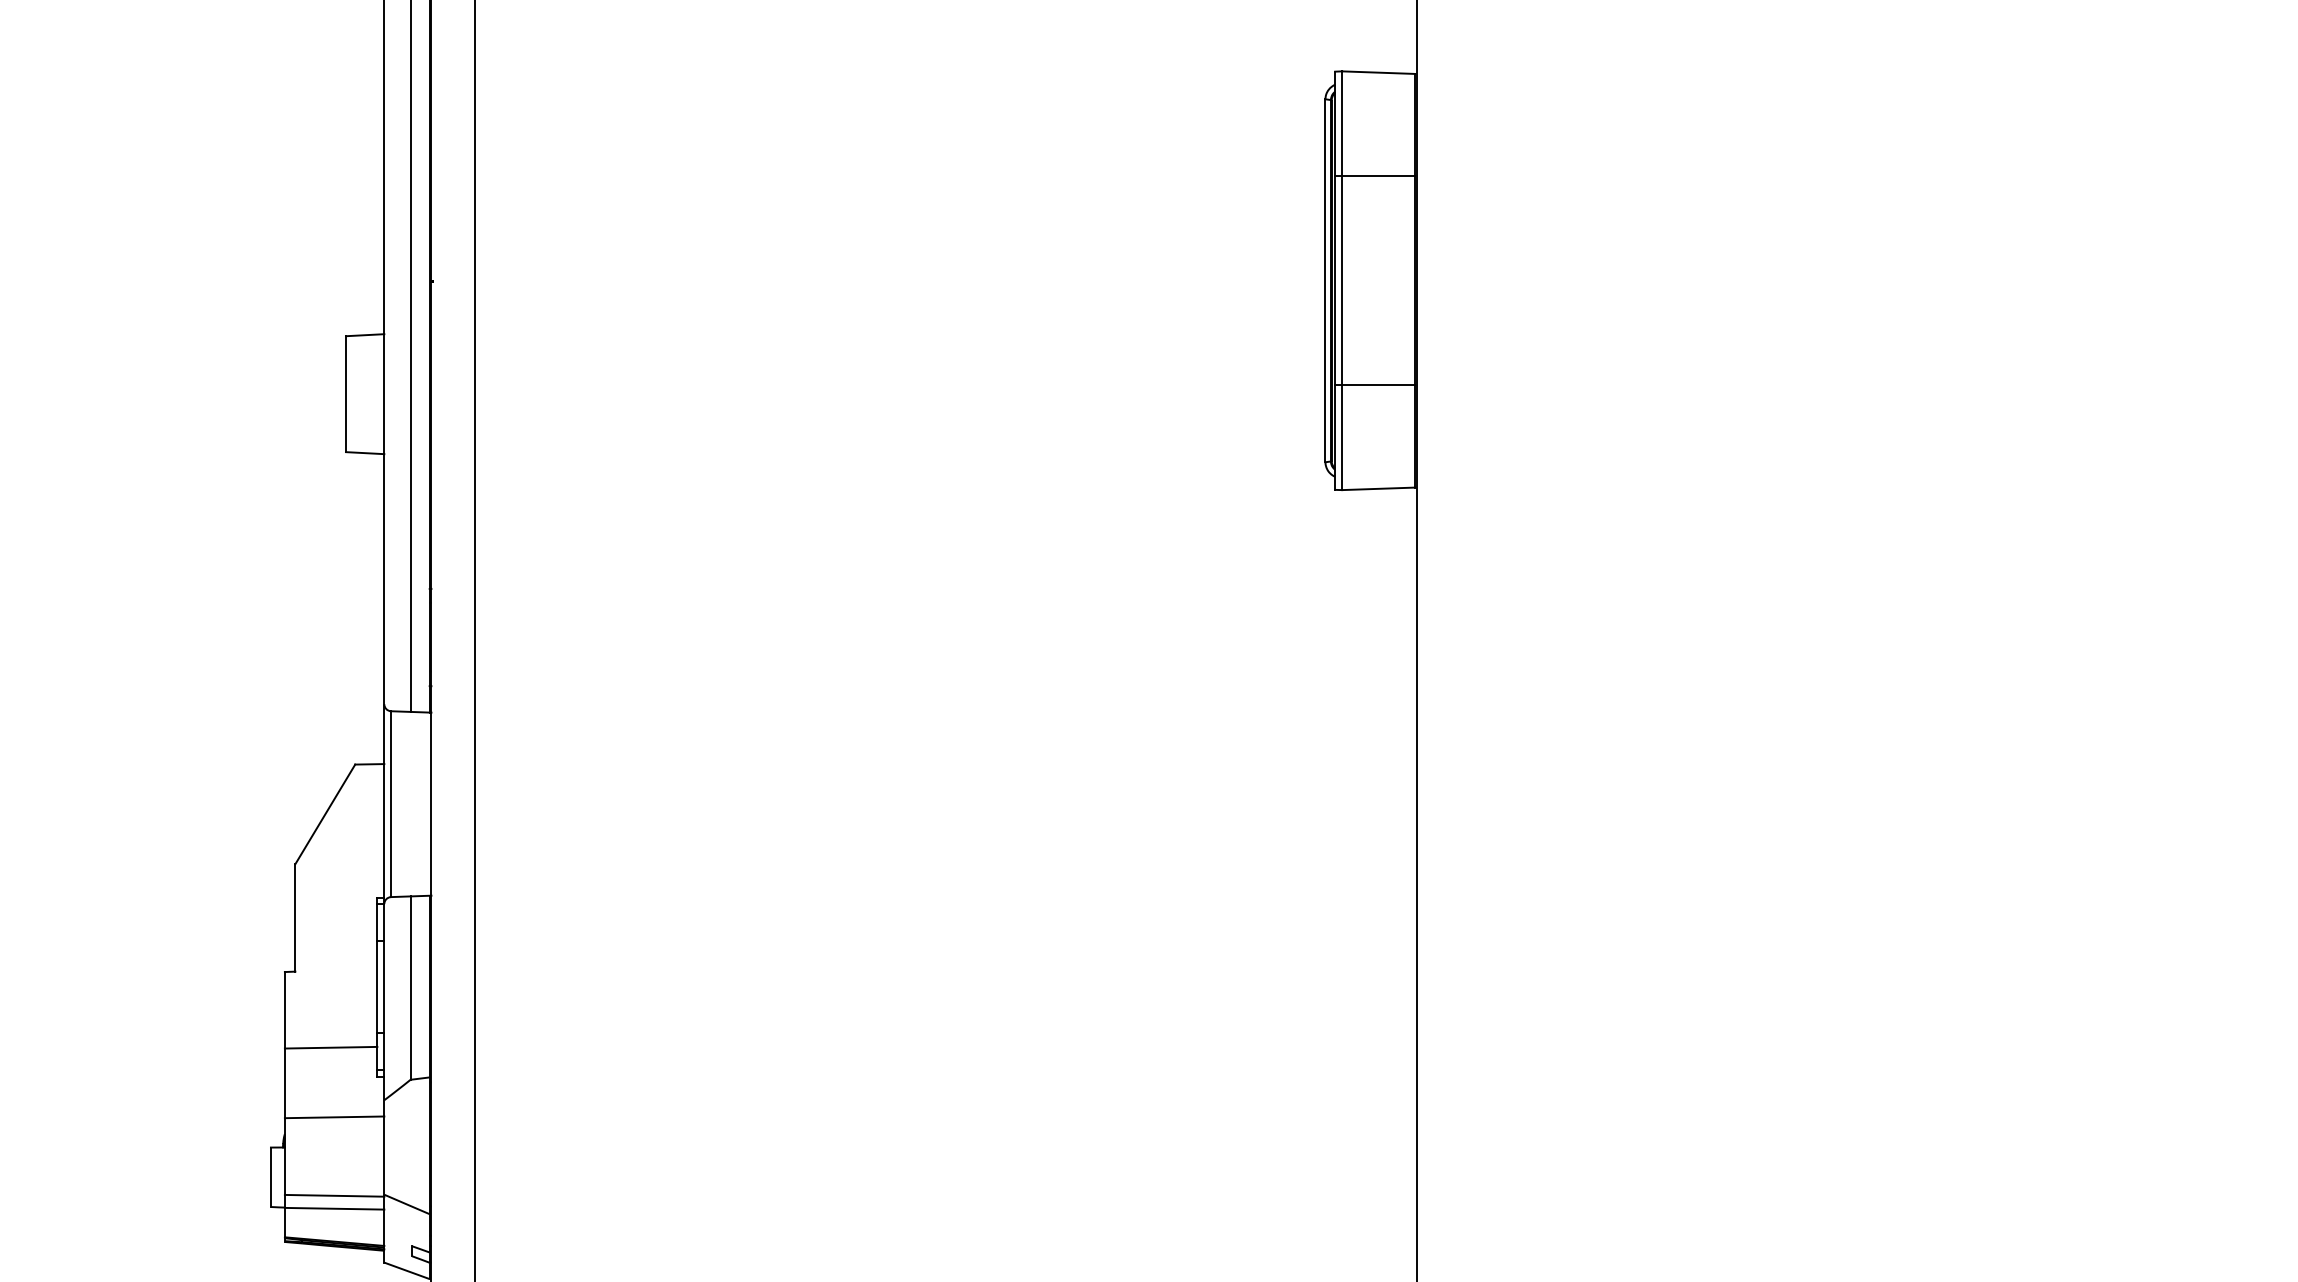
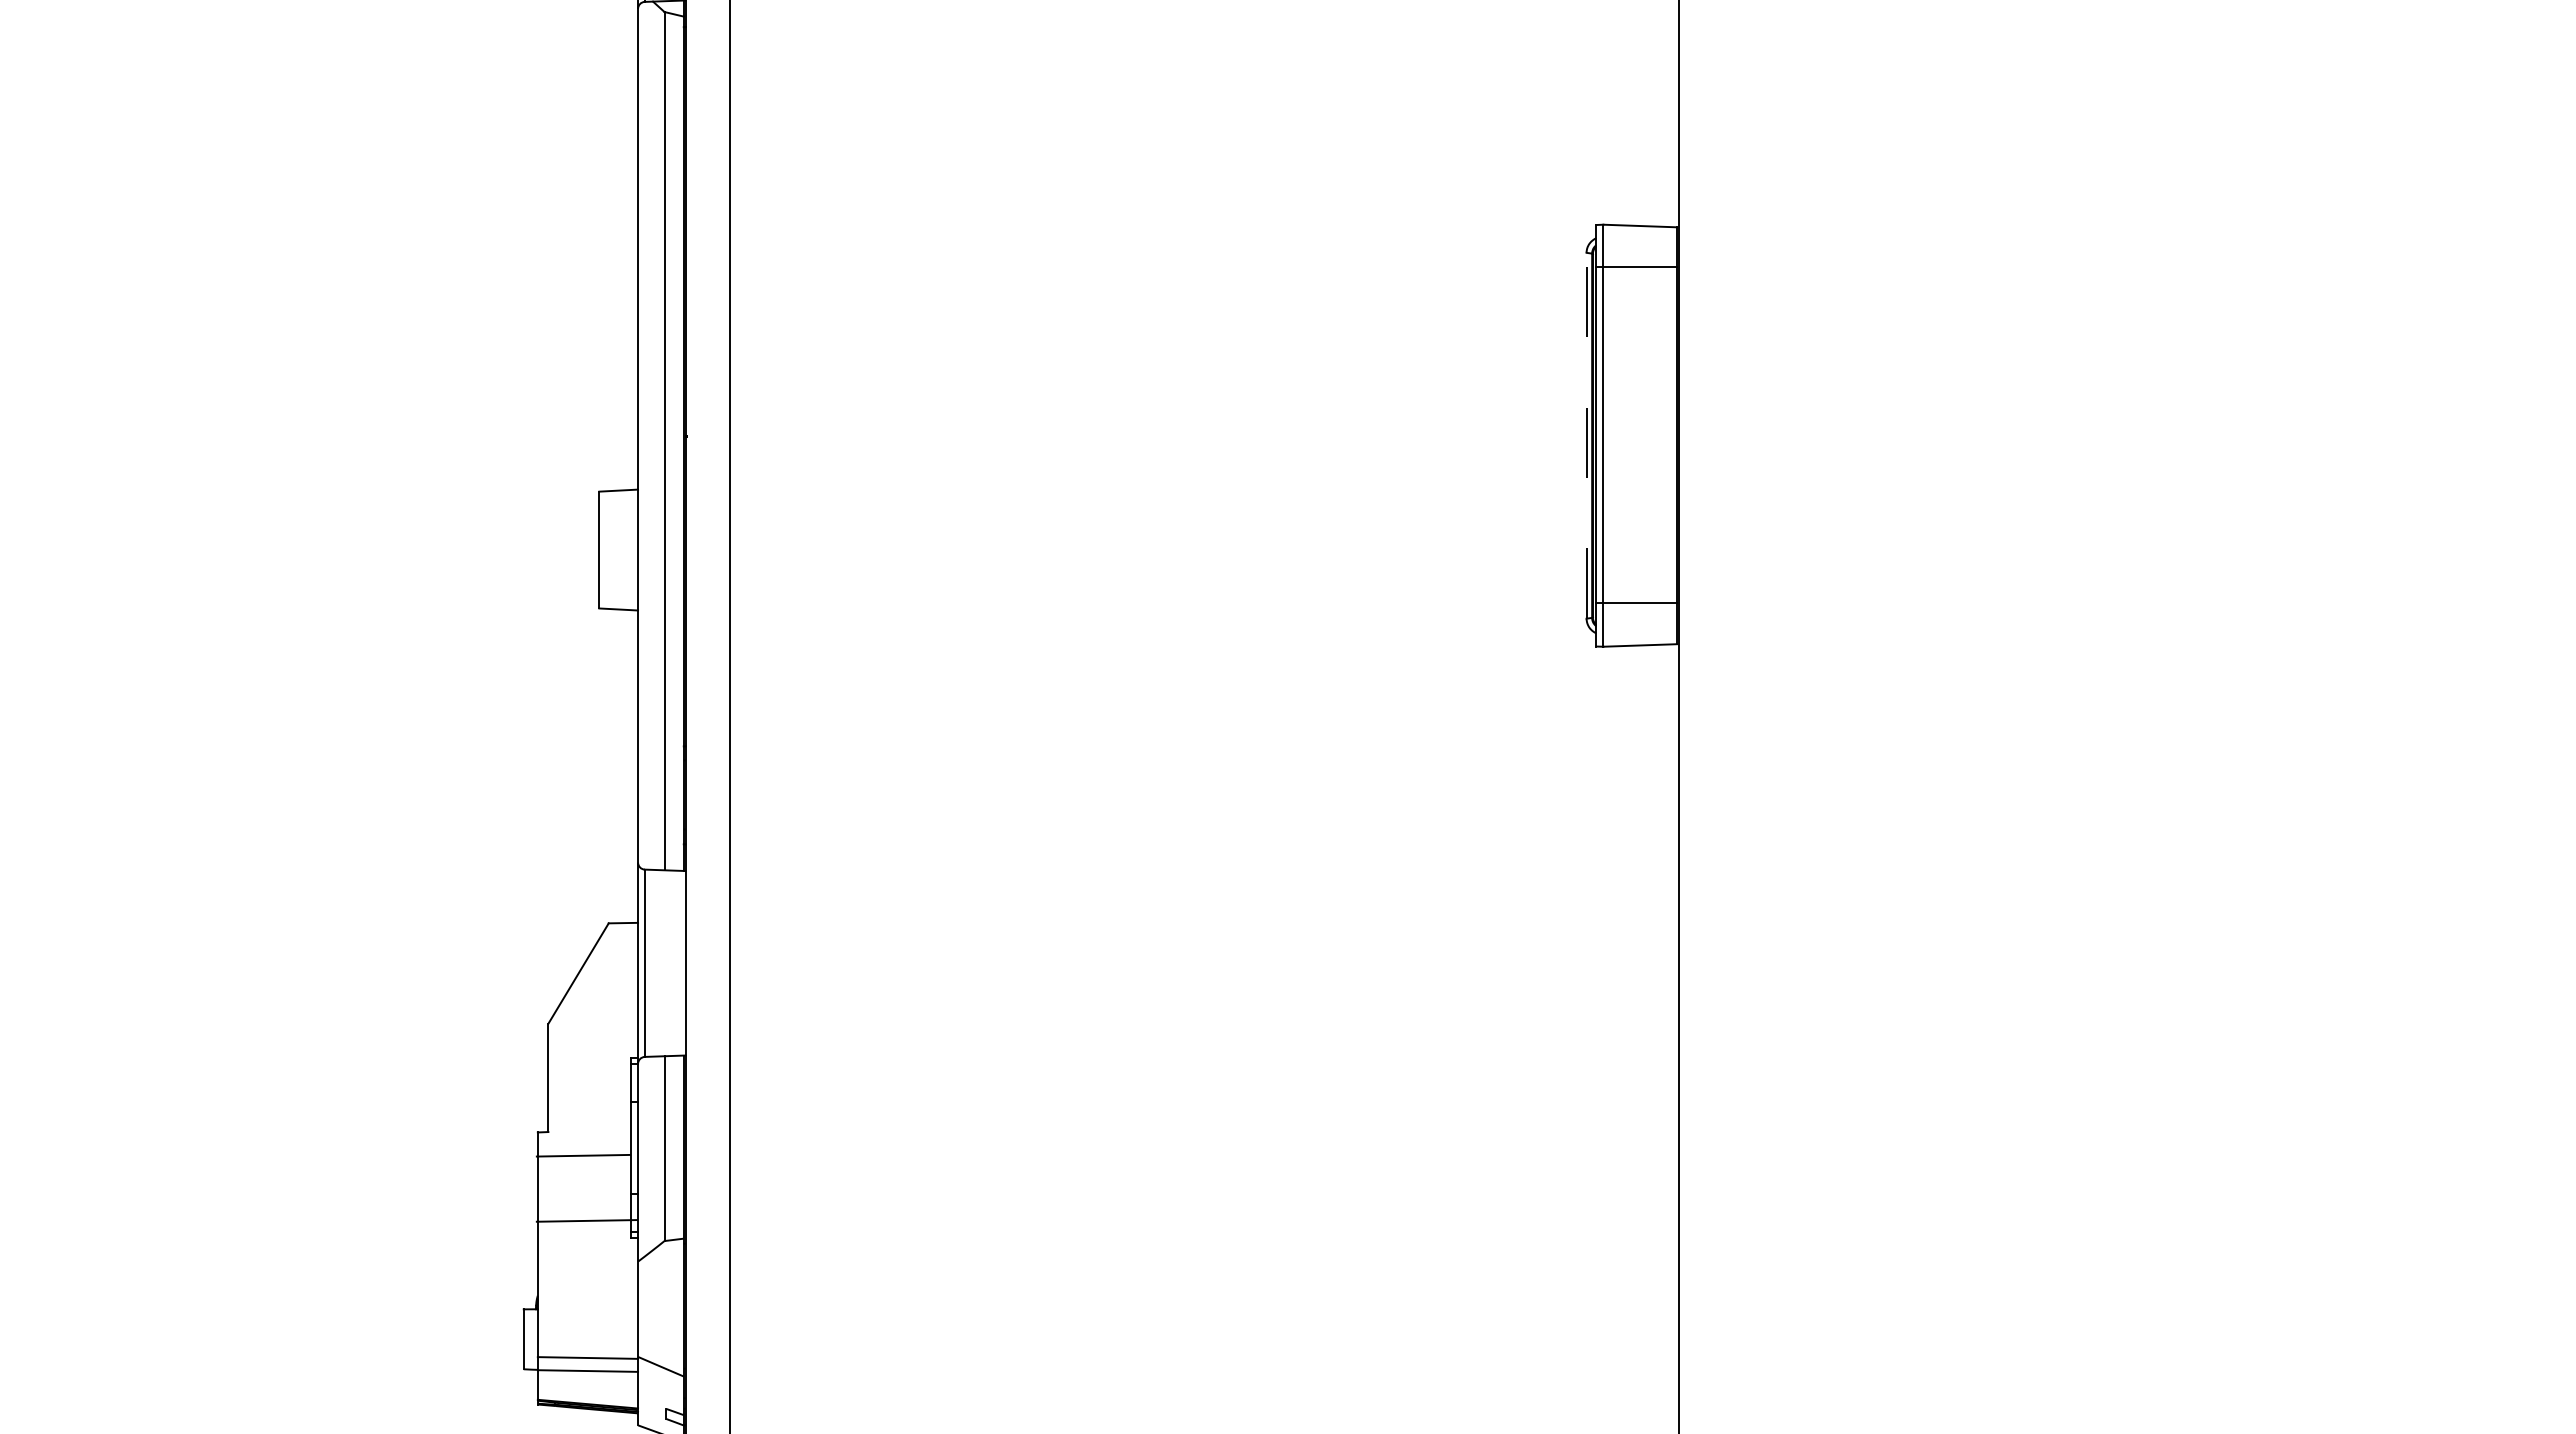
line: (1374, 176) -> (1636, 267), moved
line: (1325, 280) -> (1586, 435), solid -> dashed
line: (1374, 385) -> (1636, 603), moved
line: (331, 1047) -> (583, 1155), moved
line: (334, 1116) -> (586, 1220), moved

